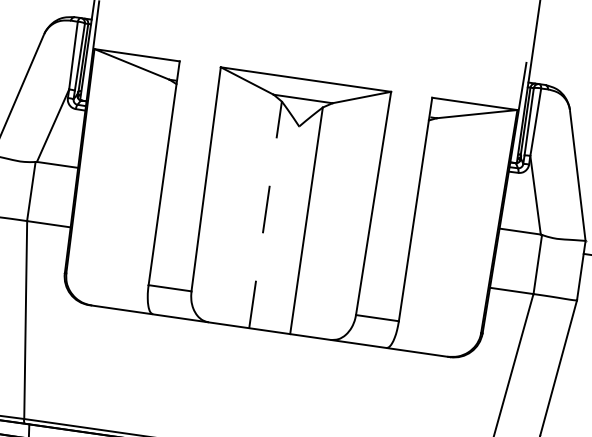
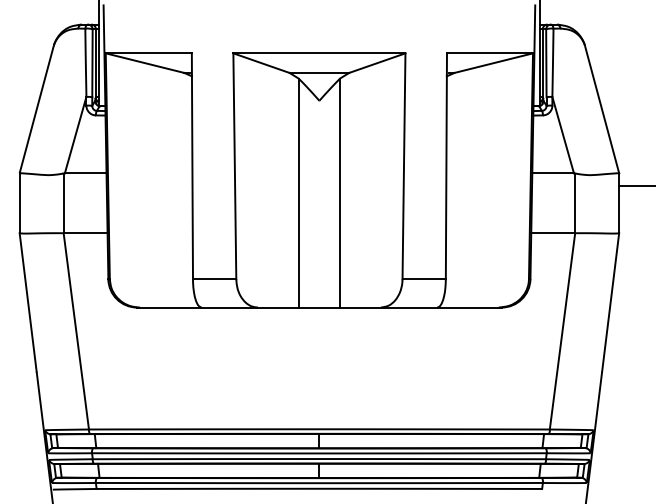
line: (265, 214) -> (298, 192), dashed -> solid

